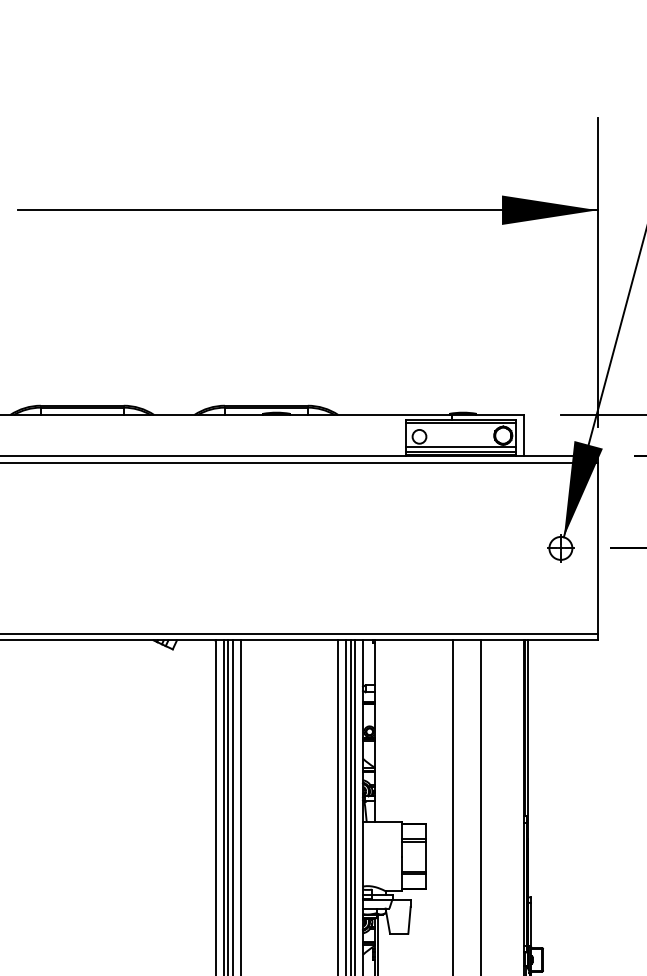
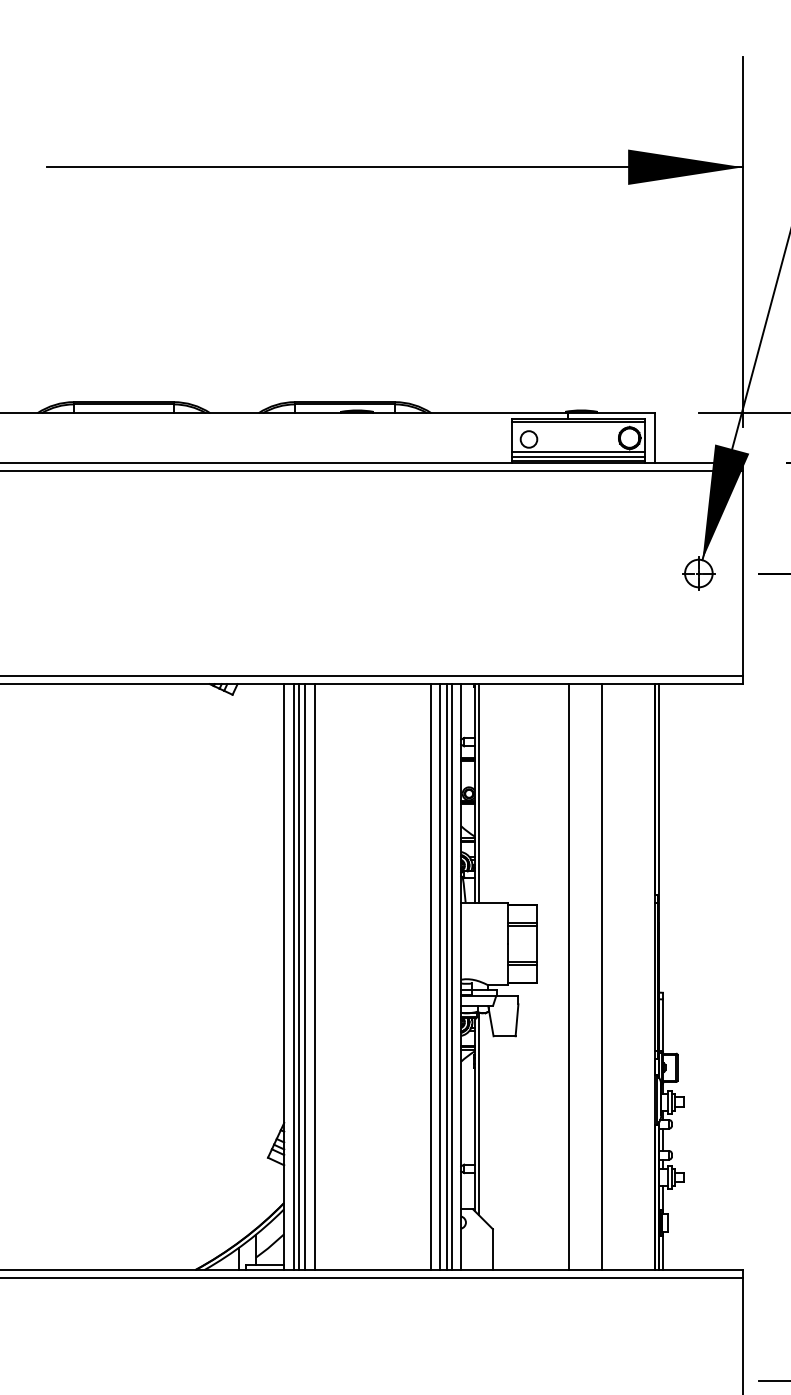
line: (377, 731) -> (478, 793), added

